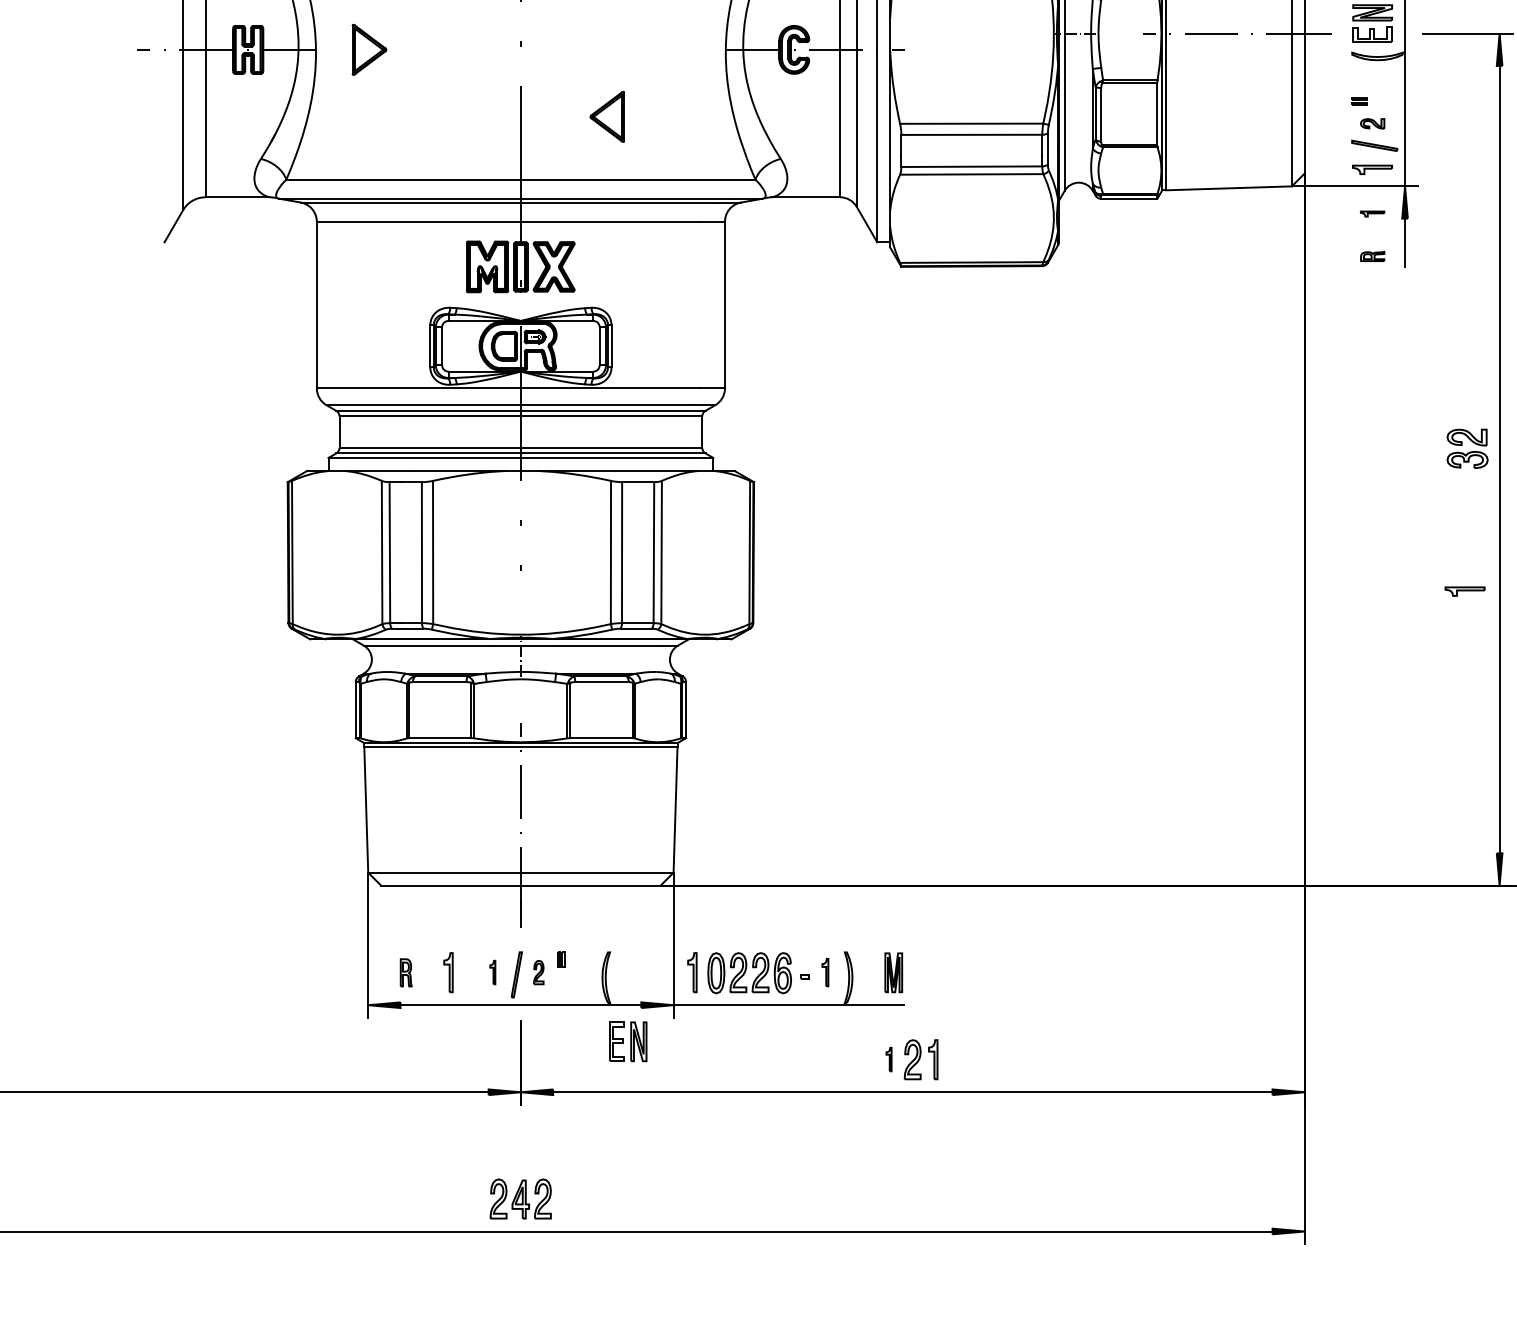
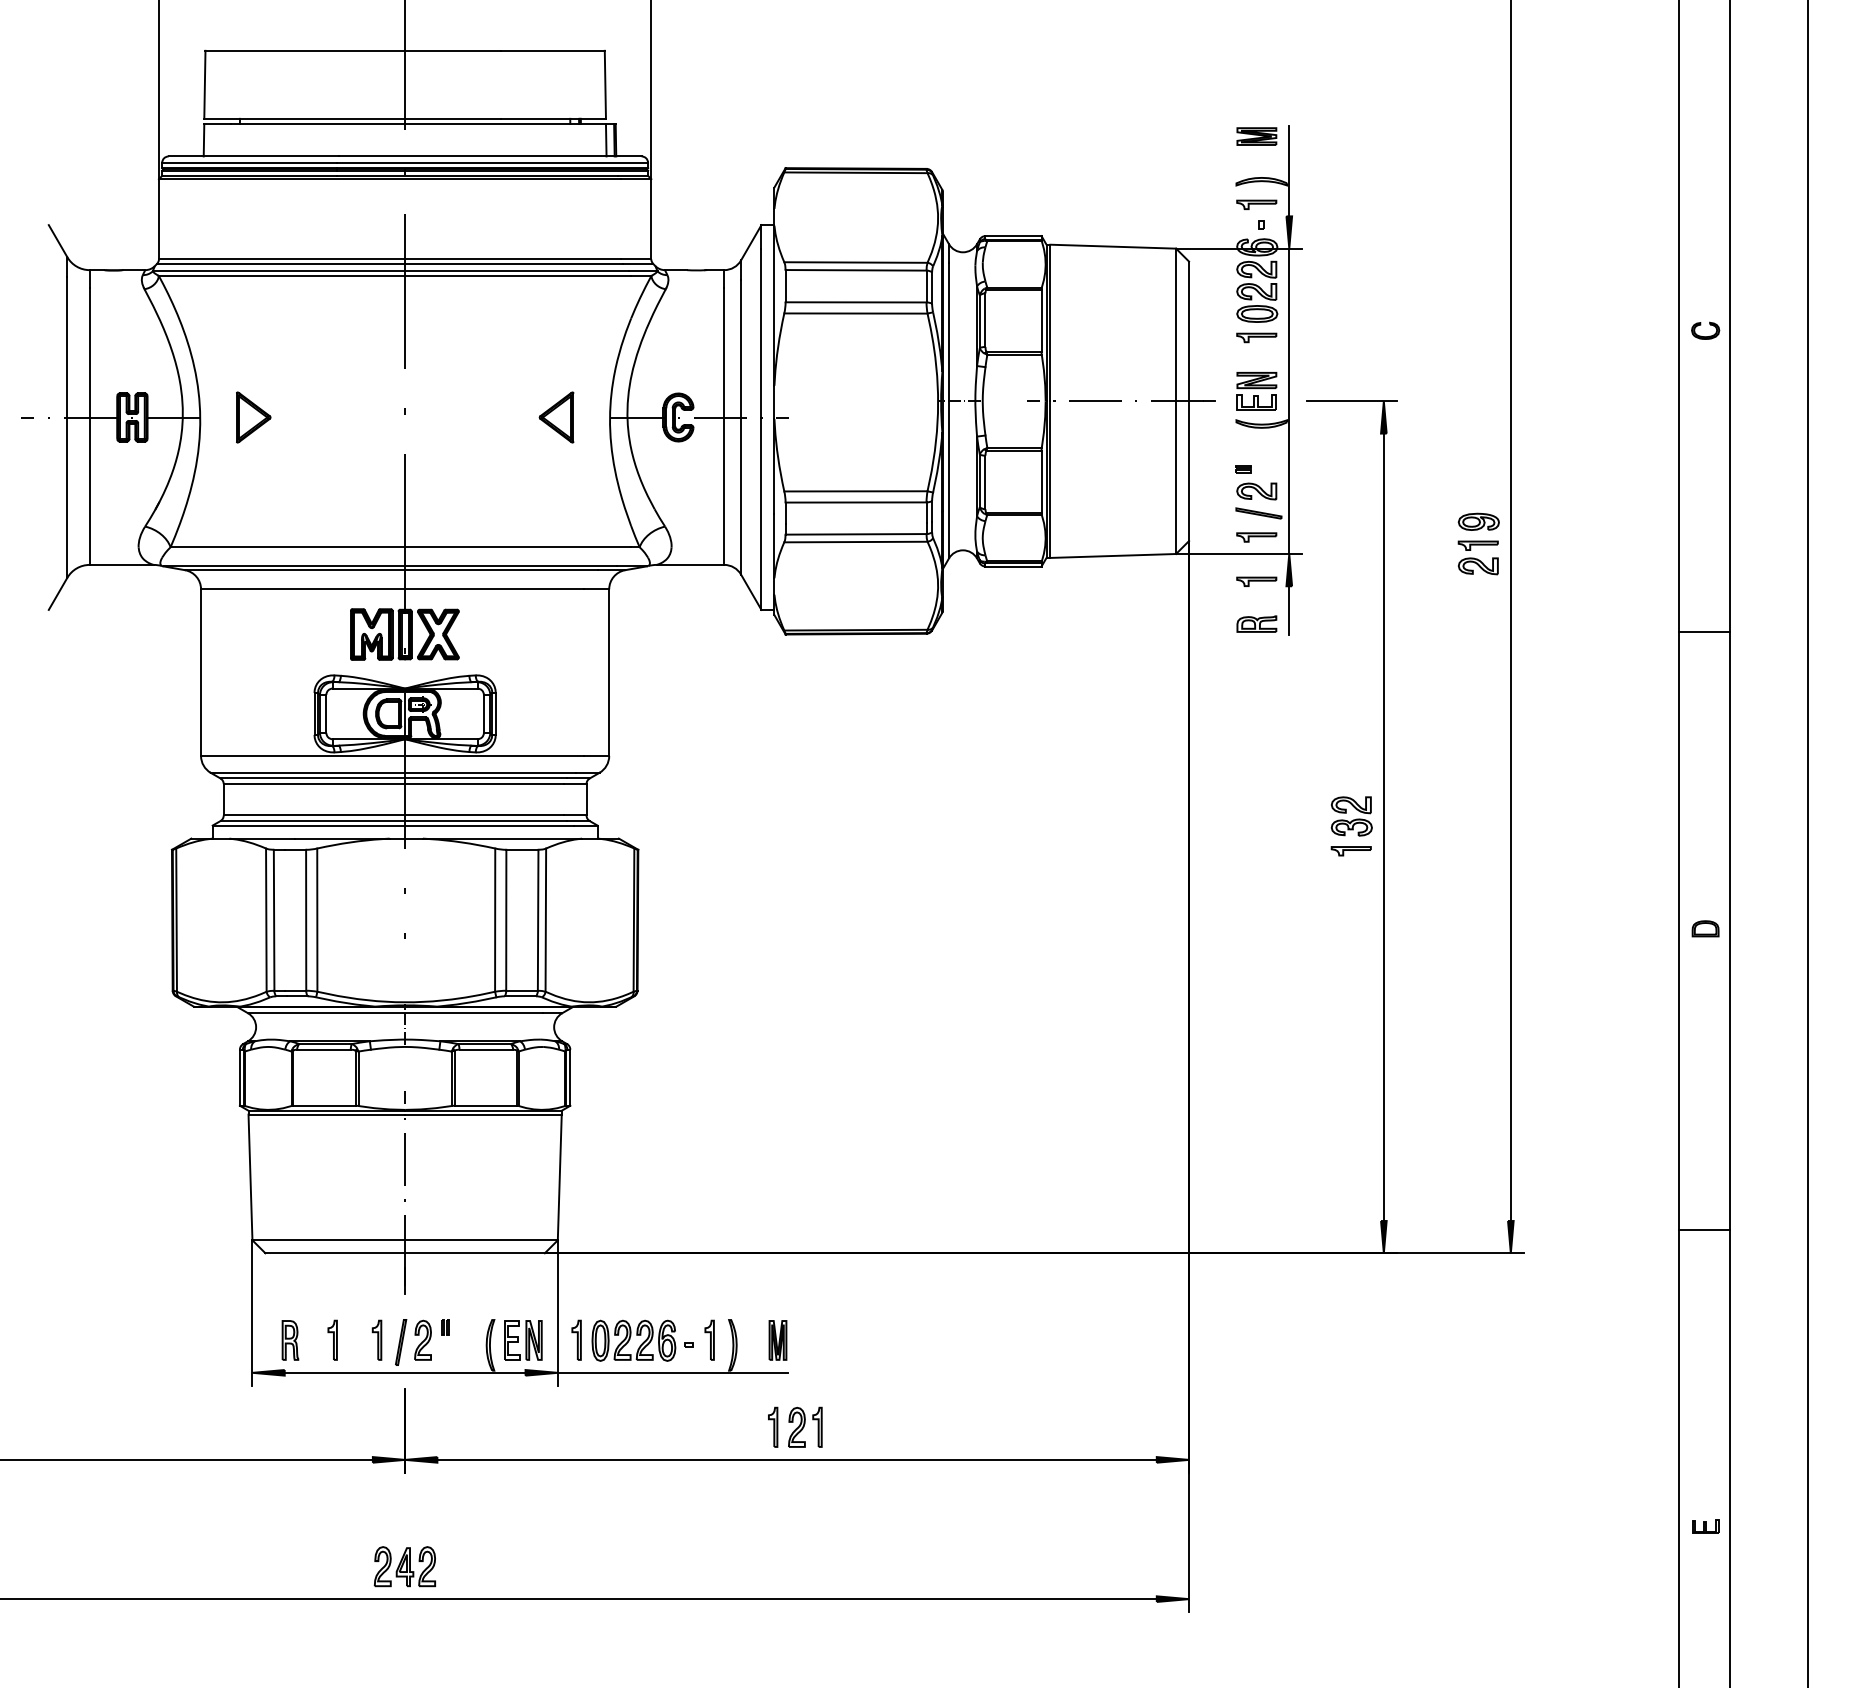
part: (607, 116) -> (556, 417), moved
part: (1372, 123) -> (1256, 491), size x1.67
part: (1372, 213) -> (1256, 581), size x1.67
part: (1372, 255) -> (1256, 623), size x1.67
part: (1464, 591) -> (1350, 851), moved
part: (492, 971) -> (376, 1339), size x1.67
part: (538, 971) -> (422, 1339), size x1.67
part: (825, 971) -> (709, 1339), size x1.43
part: (406, 972) -> (290, 1340), size x1.43
part: (628, 1041) -> (523, 1340), moved
part: (889, 1058) -> (773, 1426), size x1.67

